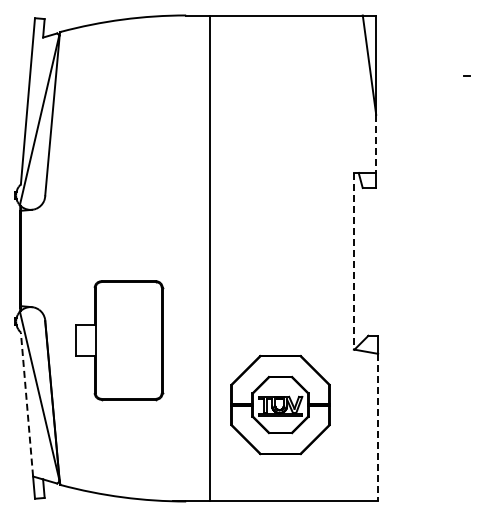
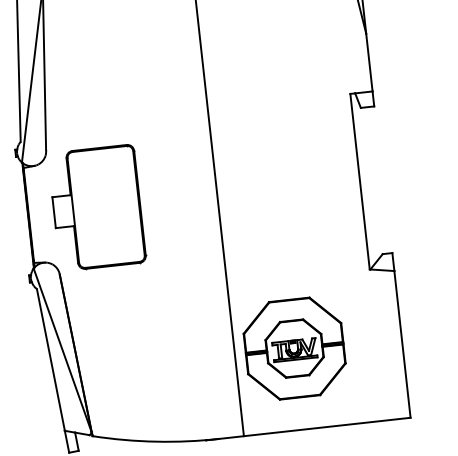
line: (376, 144) -> (369, 63), dashed -> solid
line: (353, 261) -> (359, 181), dashed -> solid
part: (119, 340) -> (96, 207), moved
line: (26, 404) -> (50, 359), dashed -> solid
part: (280, 404) -> (294, 348), moved
line: (378, 427) -> (402, 344), dashed -> solid

